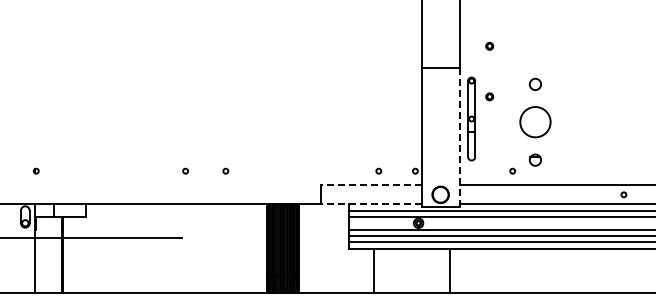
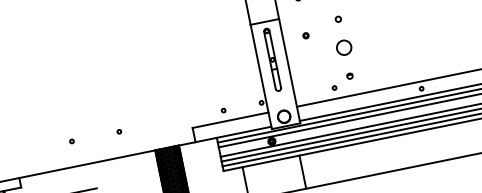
circle: (535, 83) -> (338, 18), size x0.62
part: (471, 118) -> (272, 59), moved
circle: (535, 121) -> (344, 47), size x0.62
line: (459, 137) -> (289, 70), dashed -> solid
part: (535, 159) -> (349, 75), size x0.62
circle: (185, 170) -> (71, 140), moved
circle: (378, 170) -> (223, 110), moved
line: (371, 185) -> (230, 120), dashed -> solid
line: (371, 204) -> (233, 134), dashed -> solid

